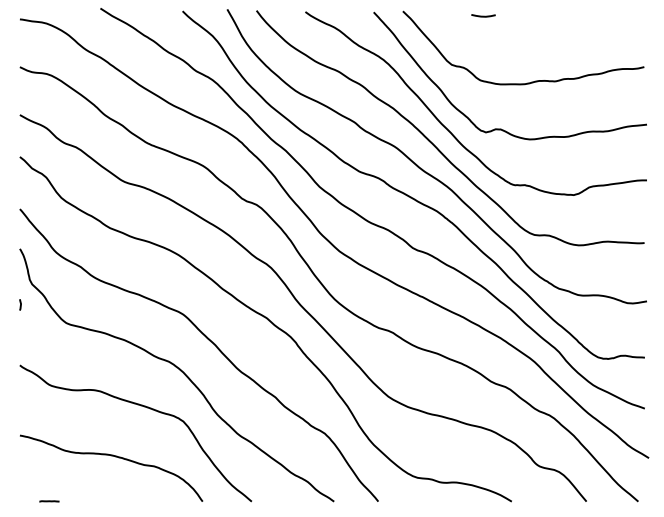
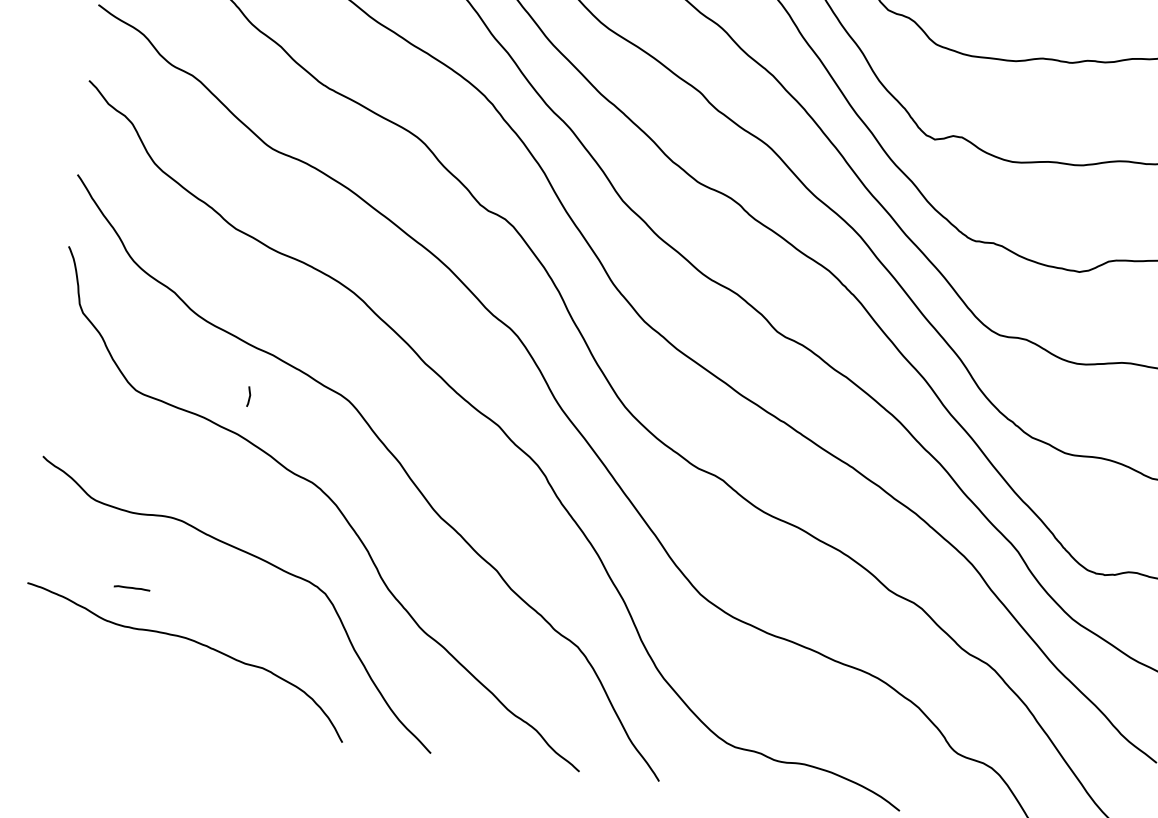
line: (20, 304) -> (249, 395), moved
line: (49, 501) -> (132, 588), moved

